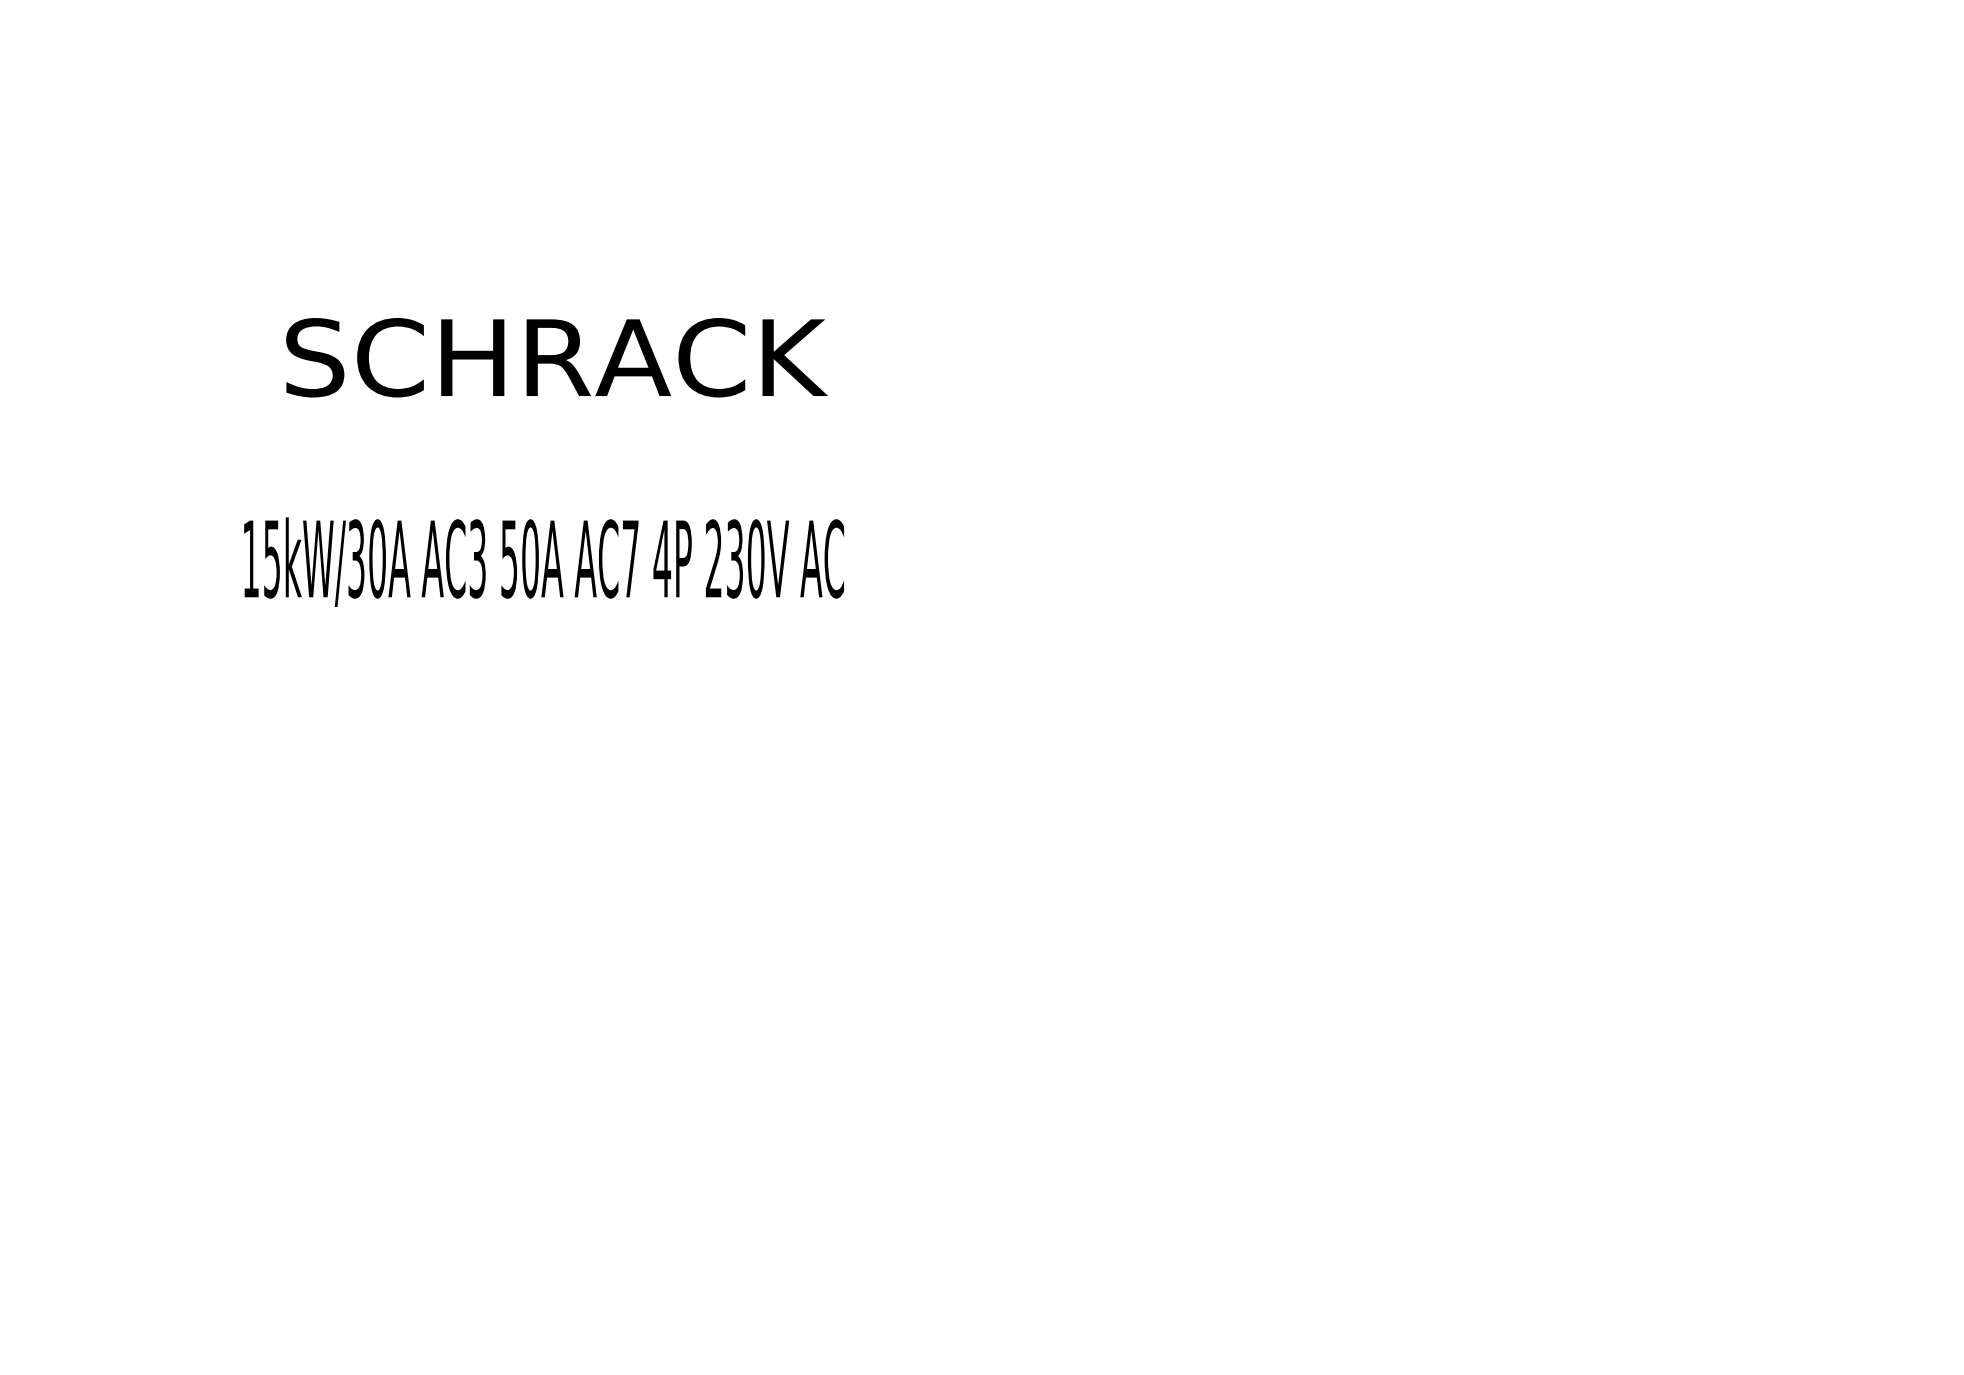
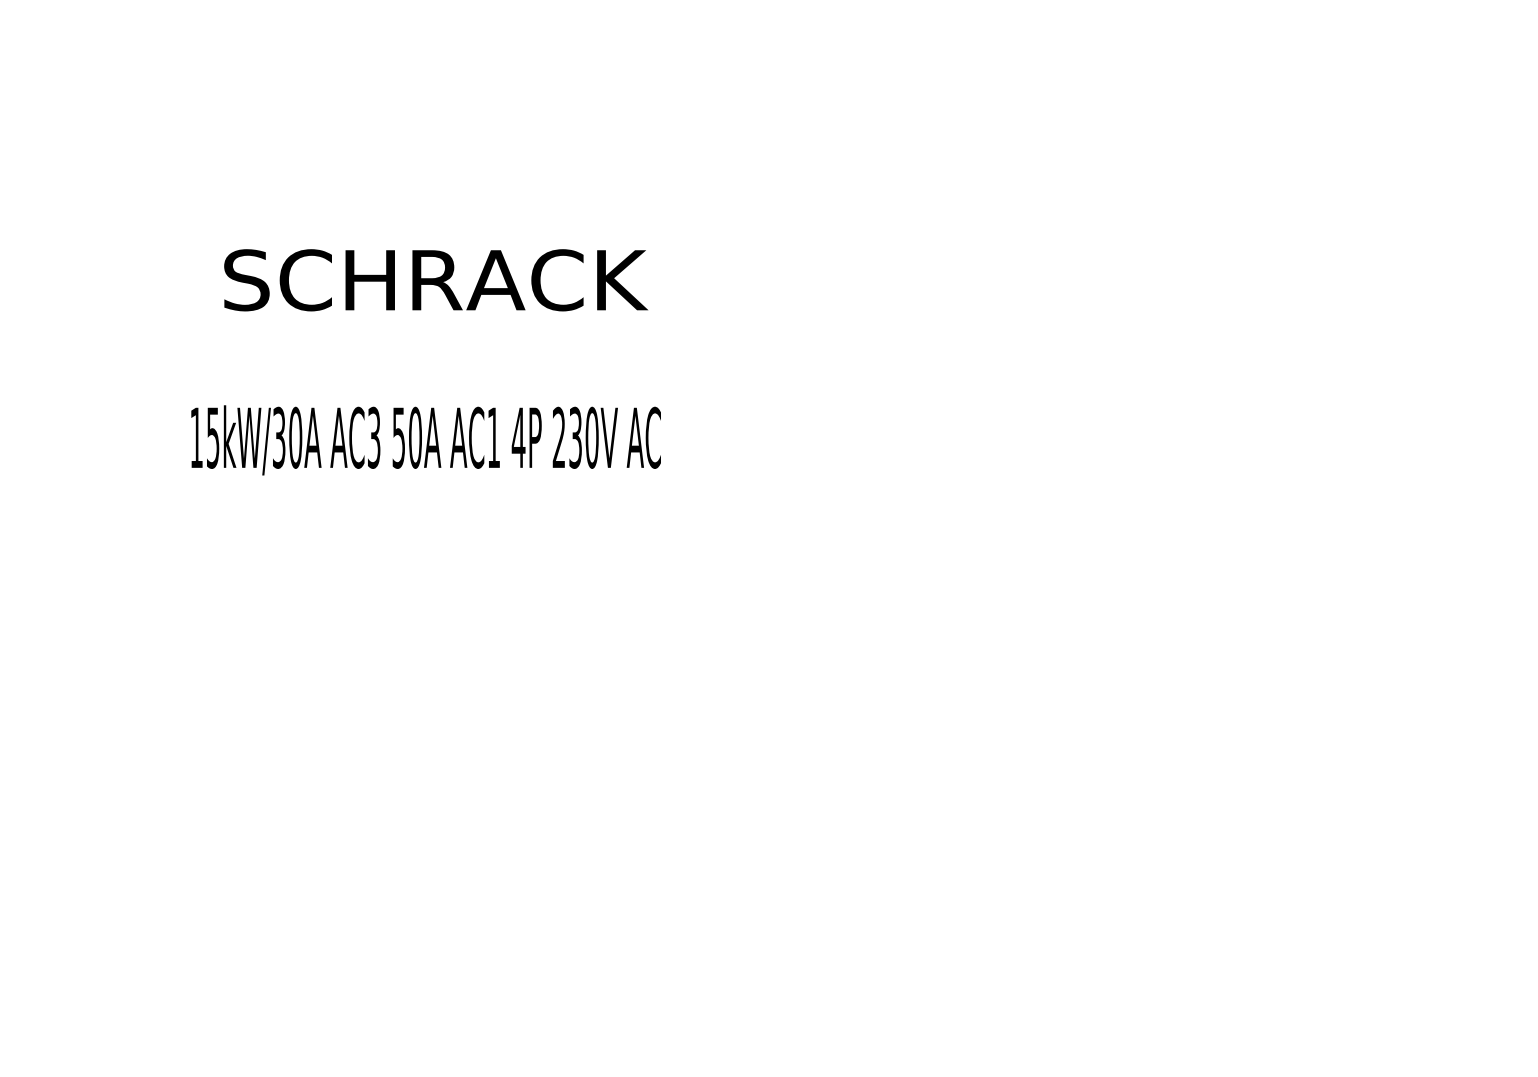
text: (630, 558) -> (493, 437), AC7 -> AC1

